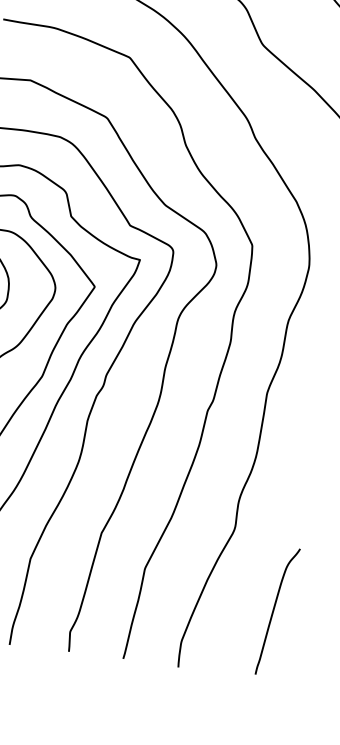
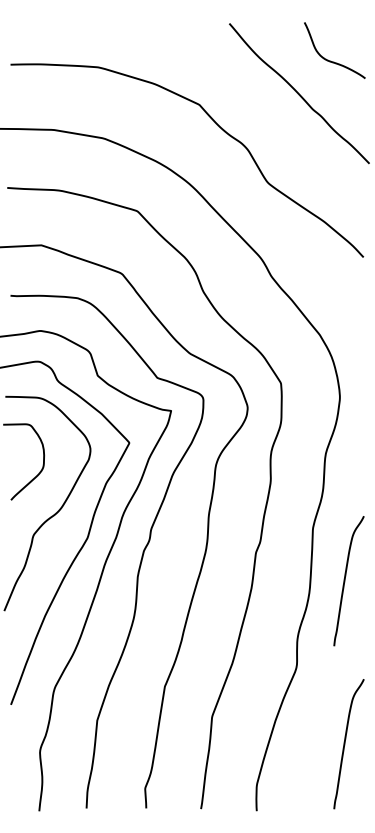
curve: (293, 449) -> (345, 581), added

